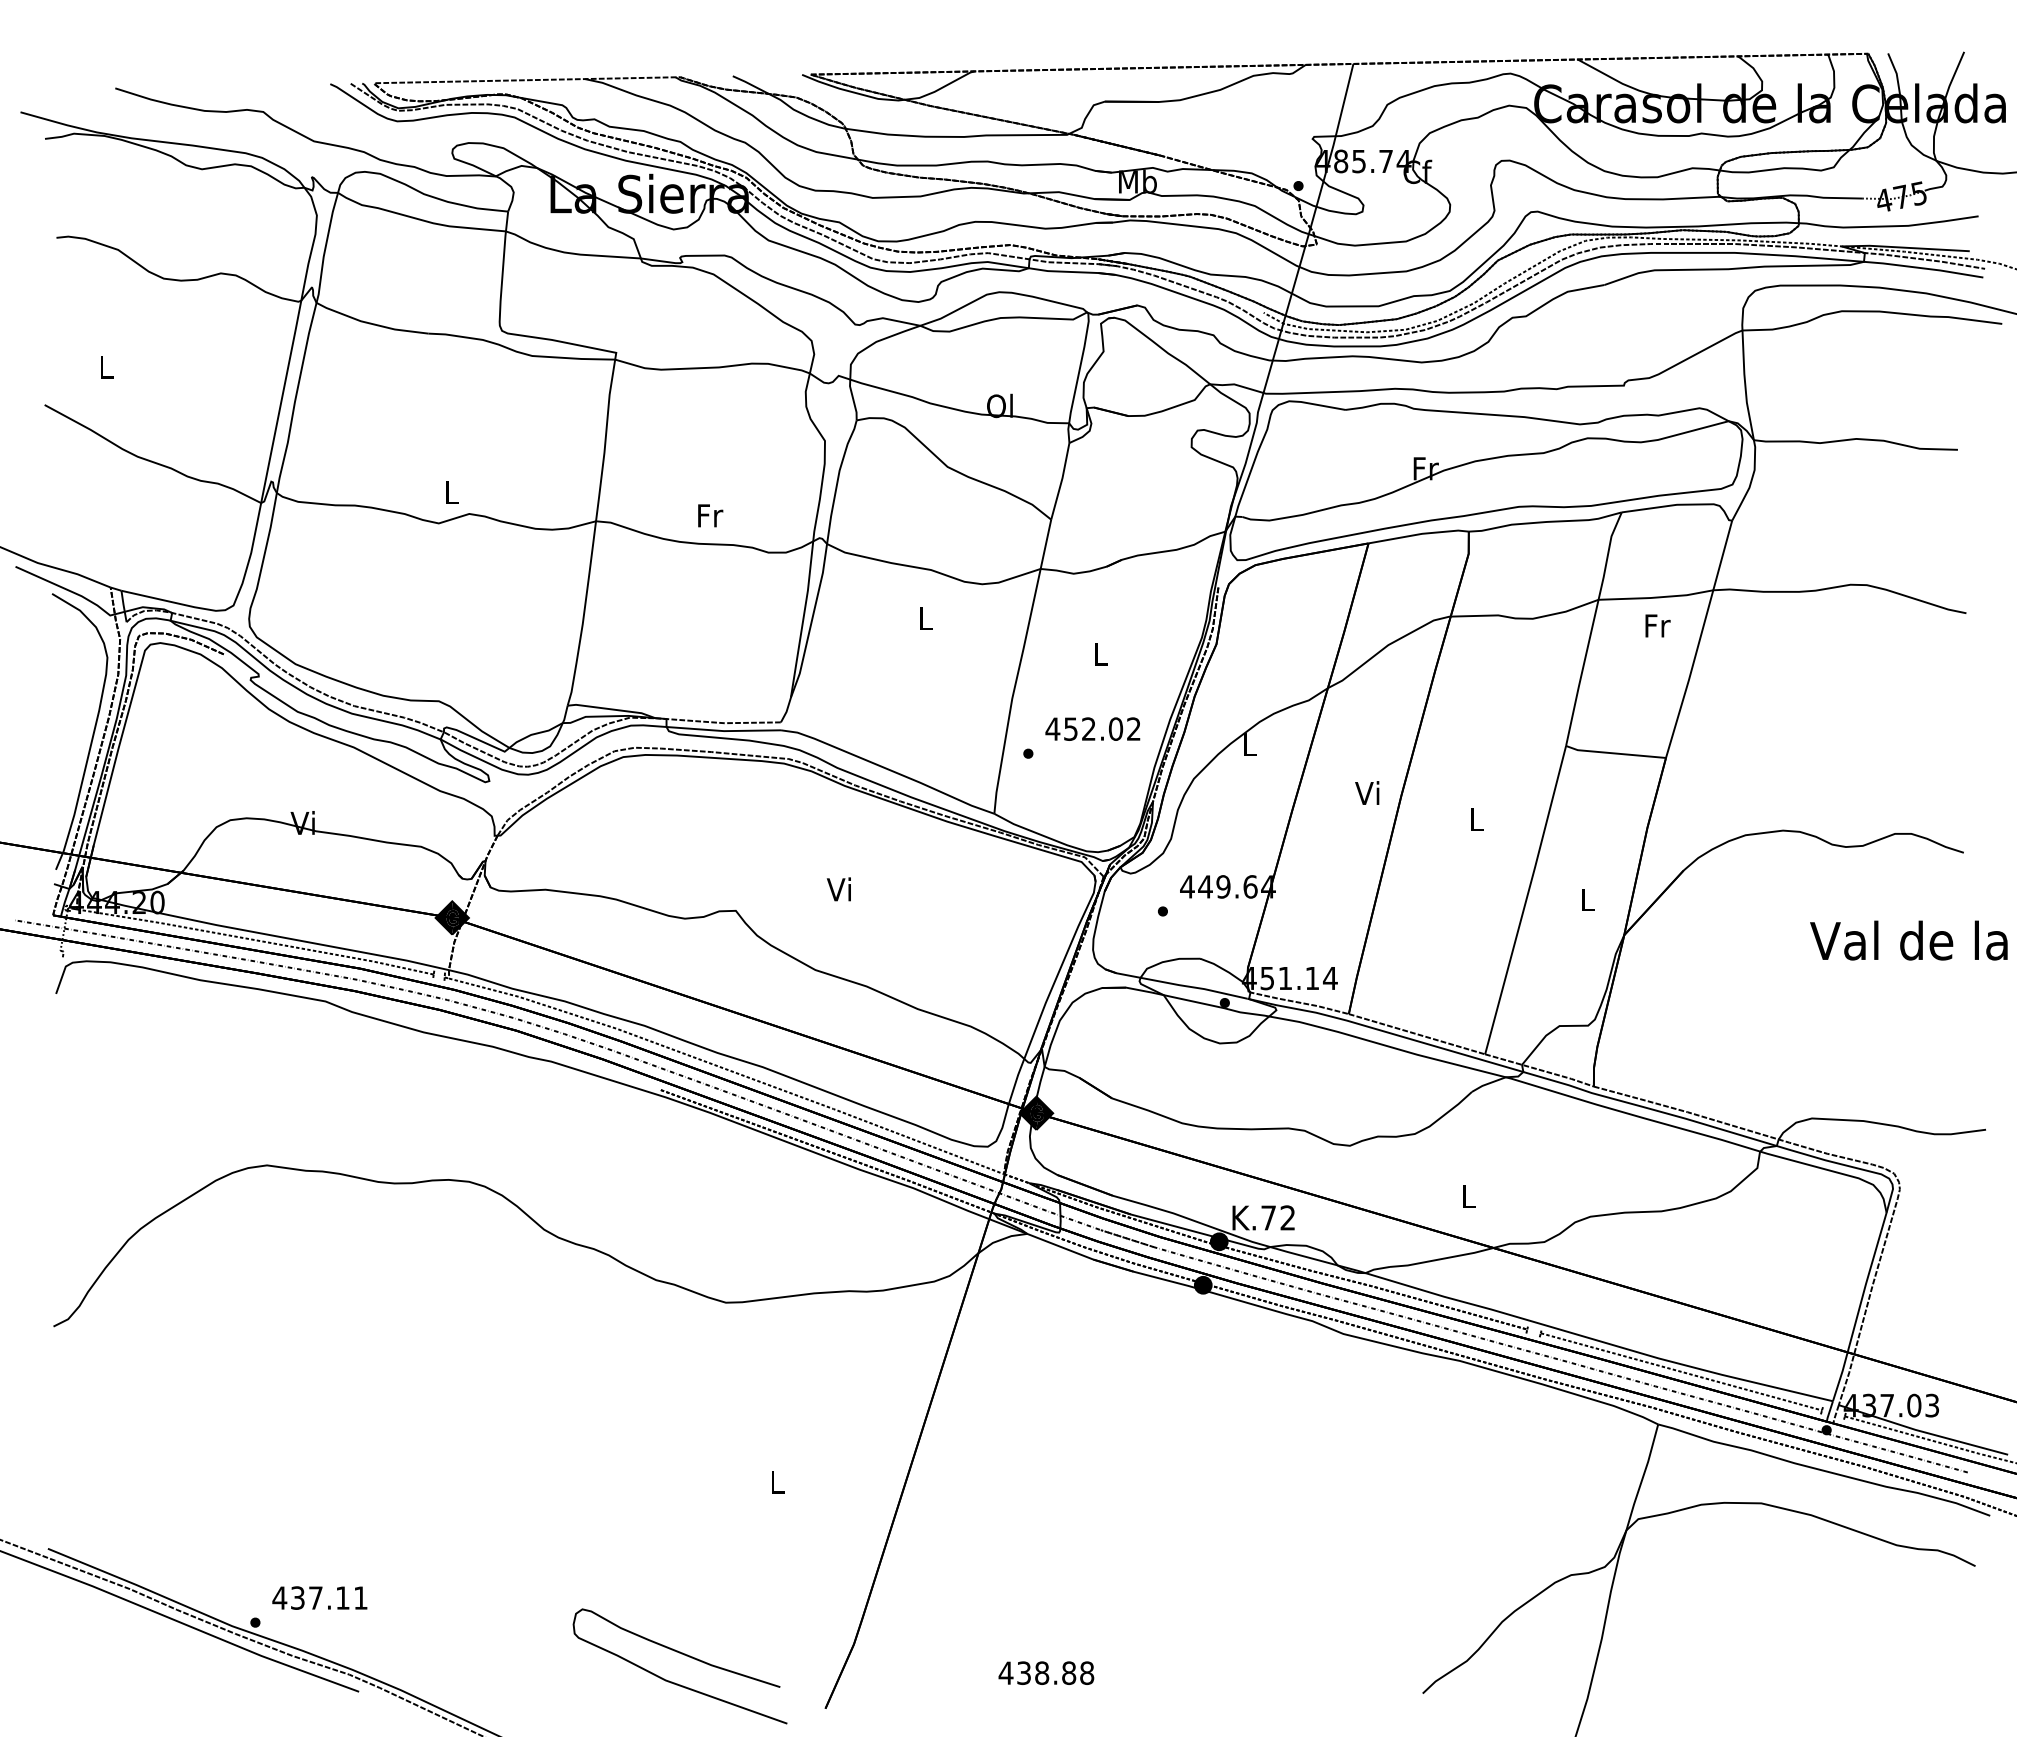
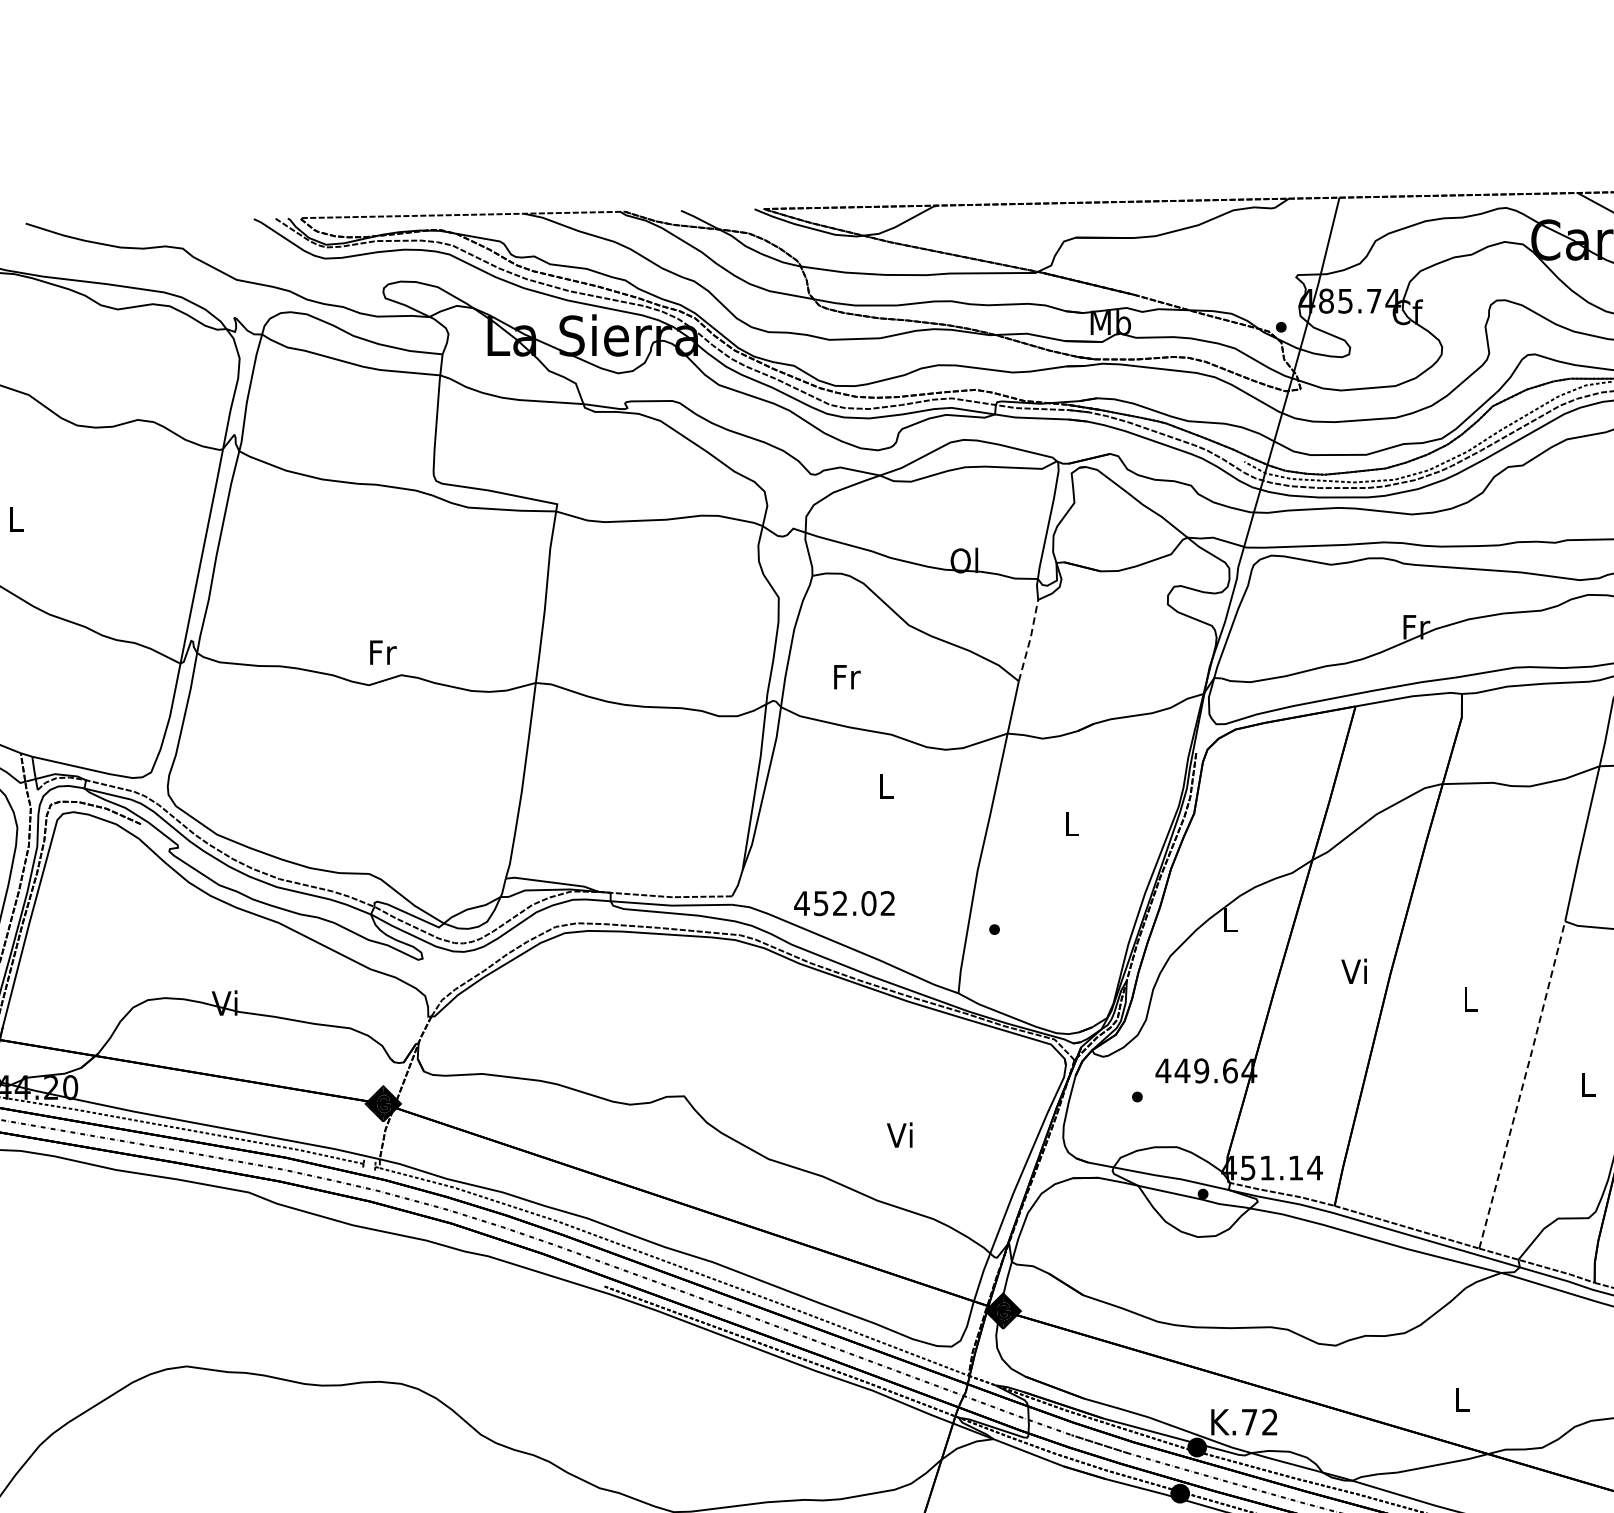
line: (1061, 480) -> (1029, 639), solid -> dashed
text: (451, 492) -> (382, 652), L -> Fr
text: (710, 515) -> (847, 676), moved
text: (1092, 728) -> (844, 902), moved
text: (838, 889) -> (899, 1135), moved
line: (1526, 899) -> (1523, 1084), solid -> dashed

